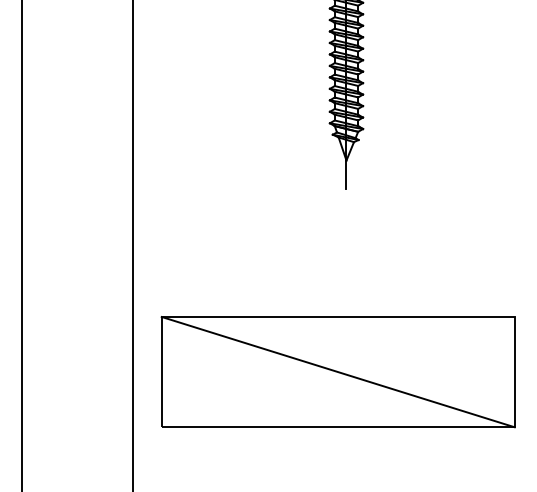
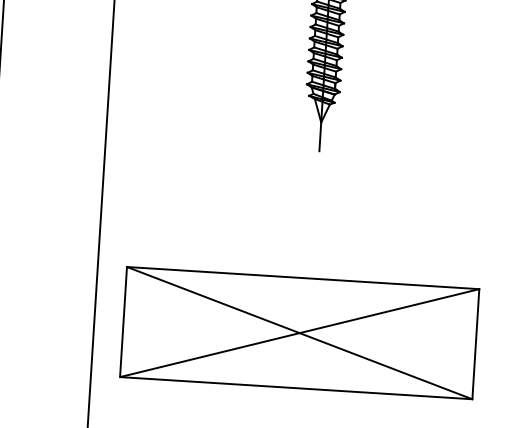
line: (337, 371) -> (298, 332), added

